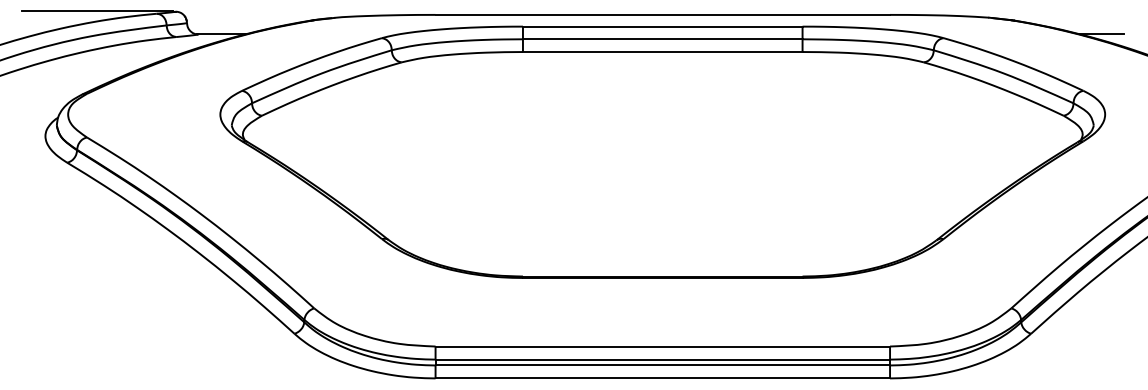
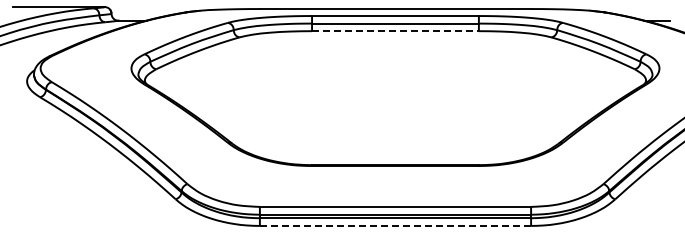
line: (662, 52) -> (395, 31), solid -> dashed
line: (662, 377) -> (395, 225), solid -> dashed

